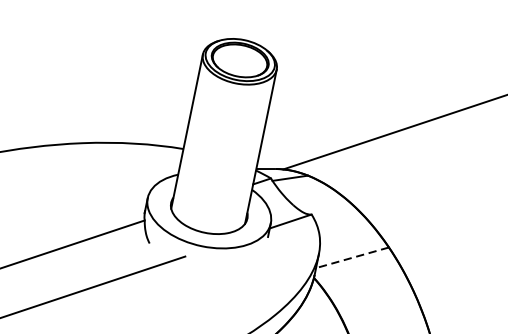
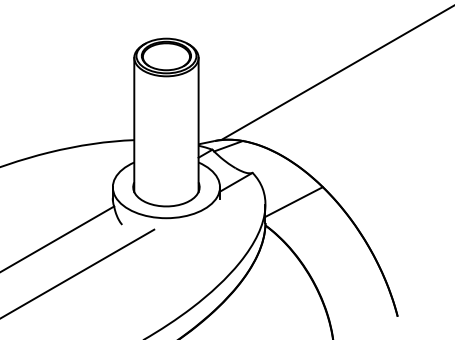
line: (351, 258) -> (293, 202), dashed -> solid

